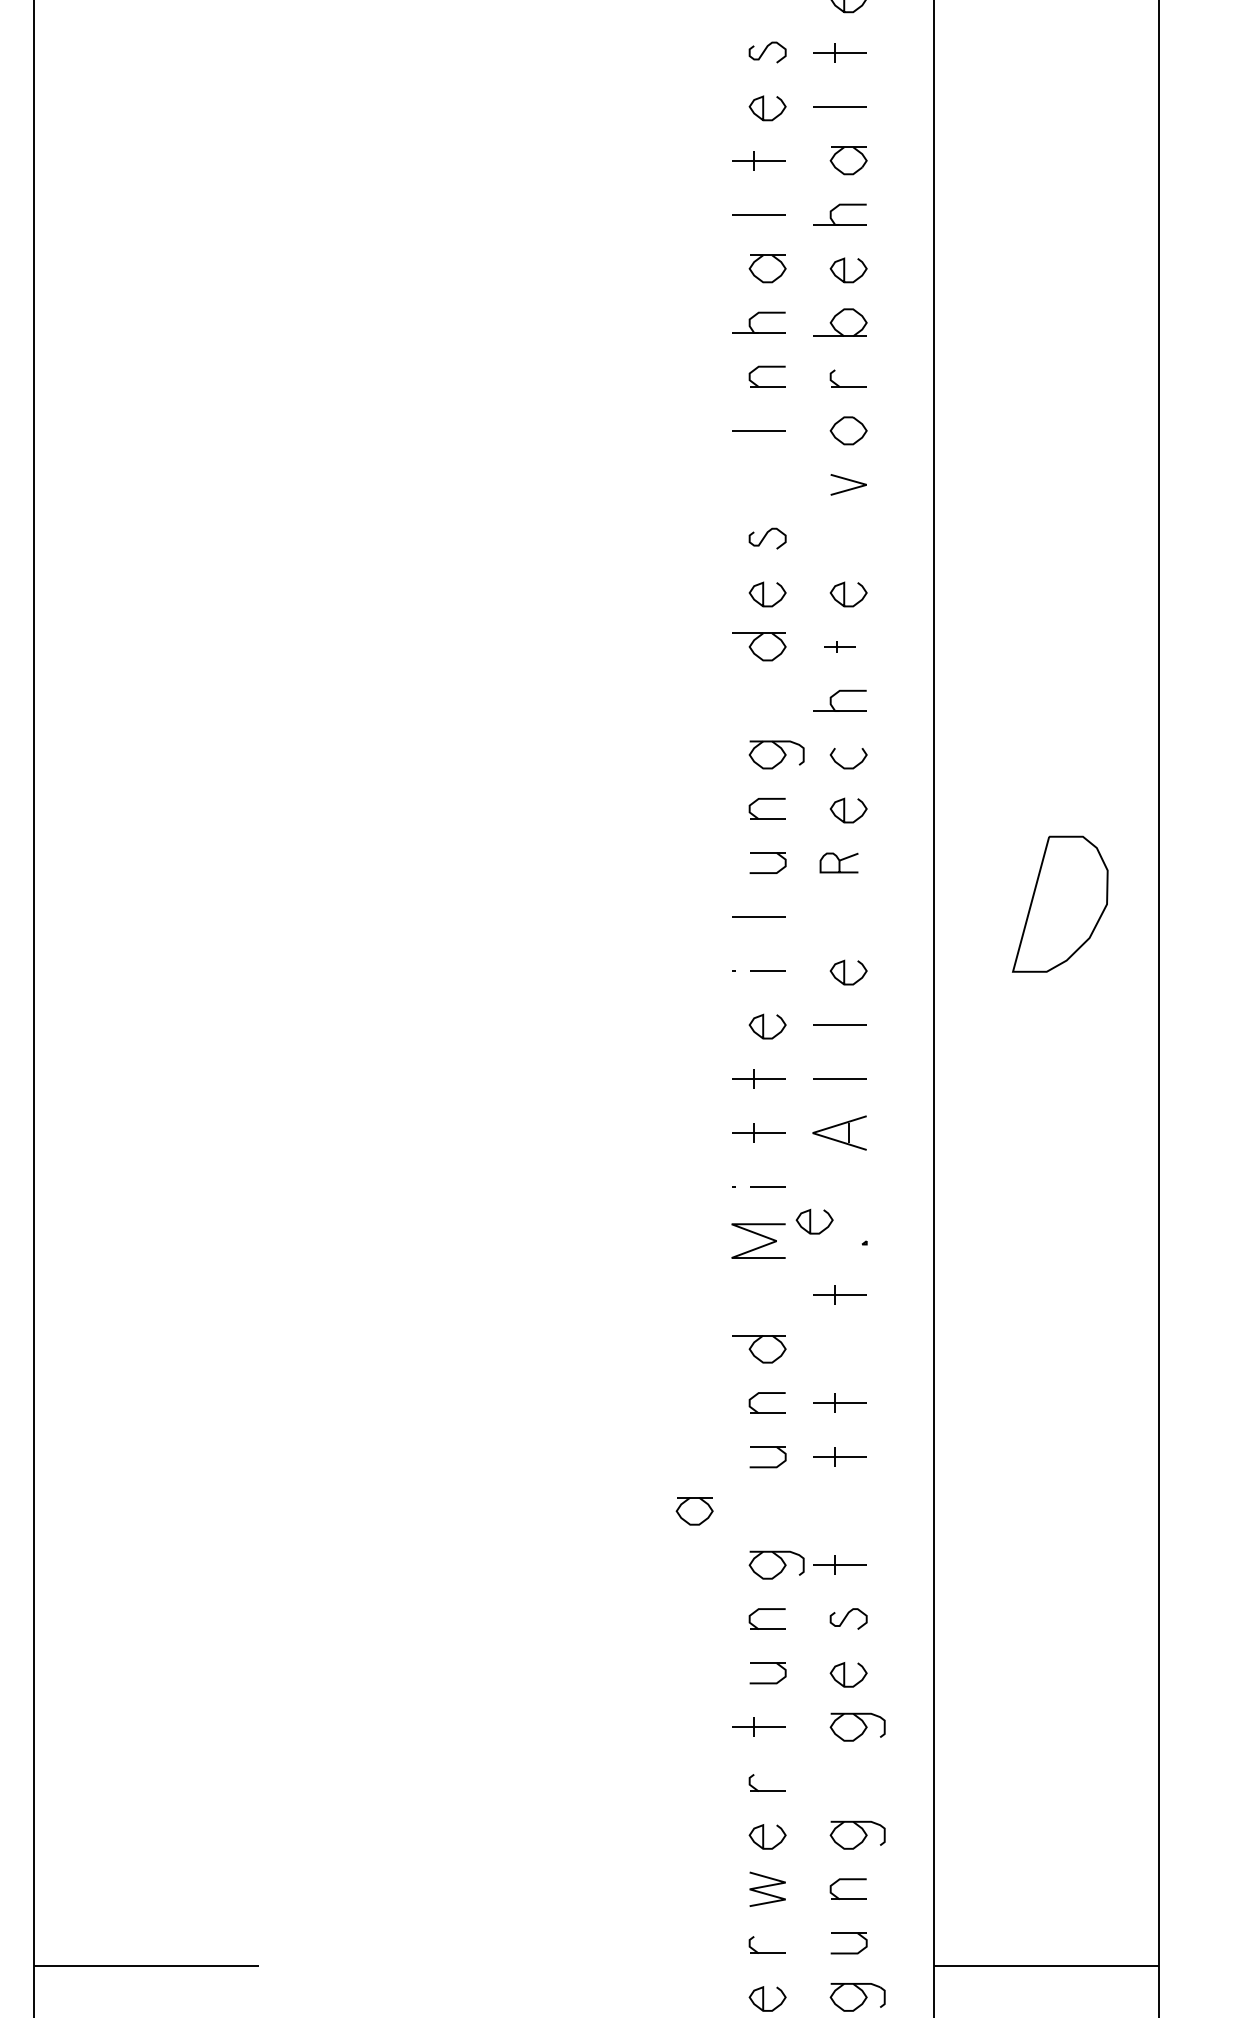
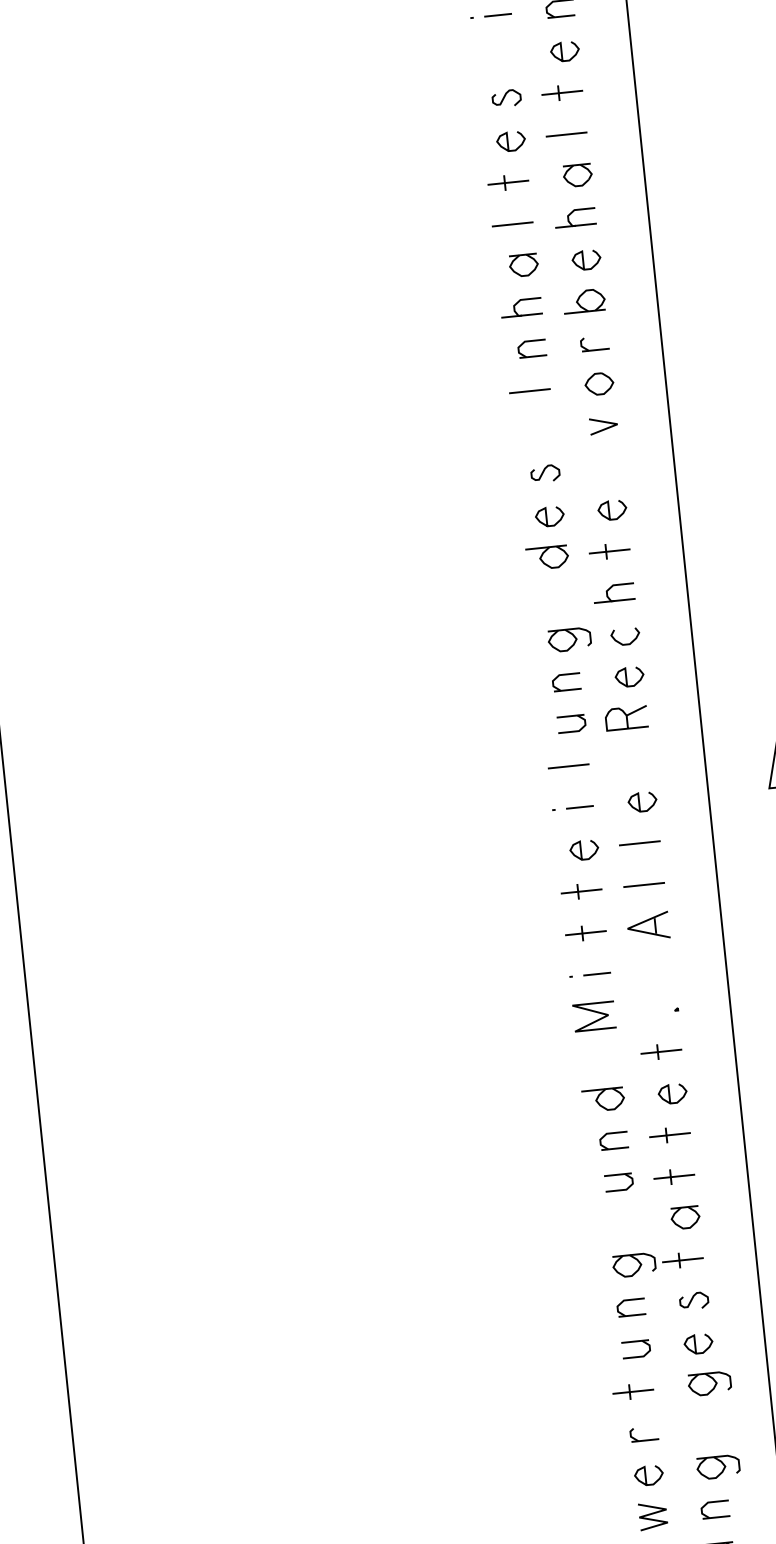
part: (839, 646) -> (609, 551), size x1.67
part: (838, 862) -> (625, 717), size x1.43
curve: (811, 1221) -> (670, 1094), moved
part: (694, 1511) -> (685, 1218), moved

